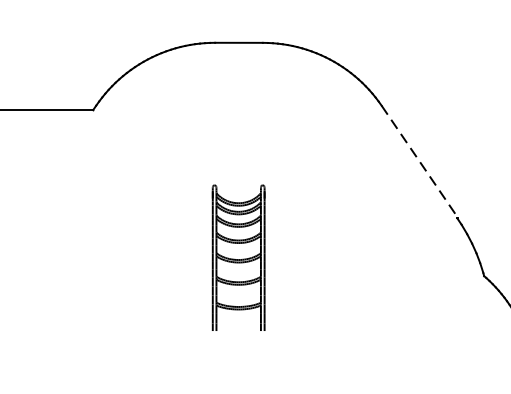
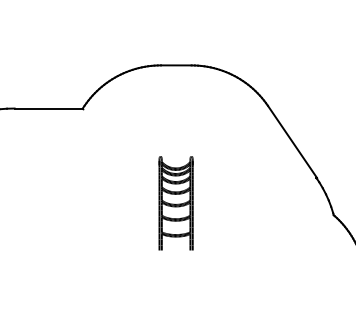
line: (419, 161) -> (292, 141), dashed -> solid

